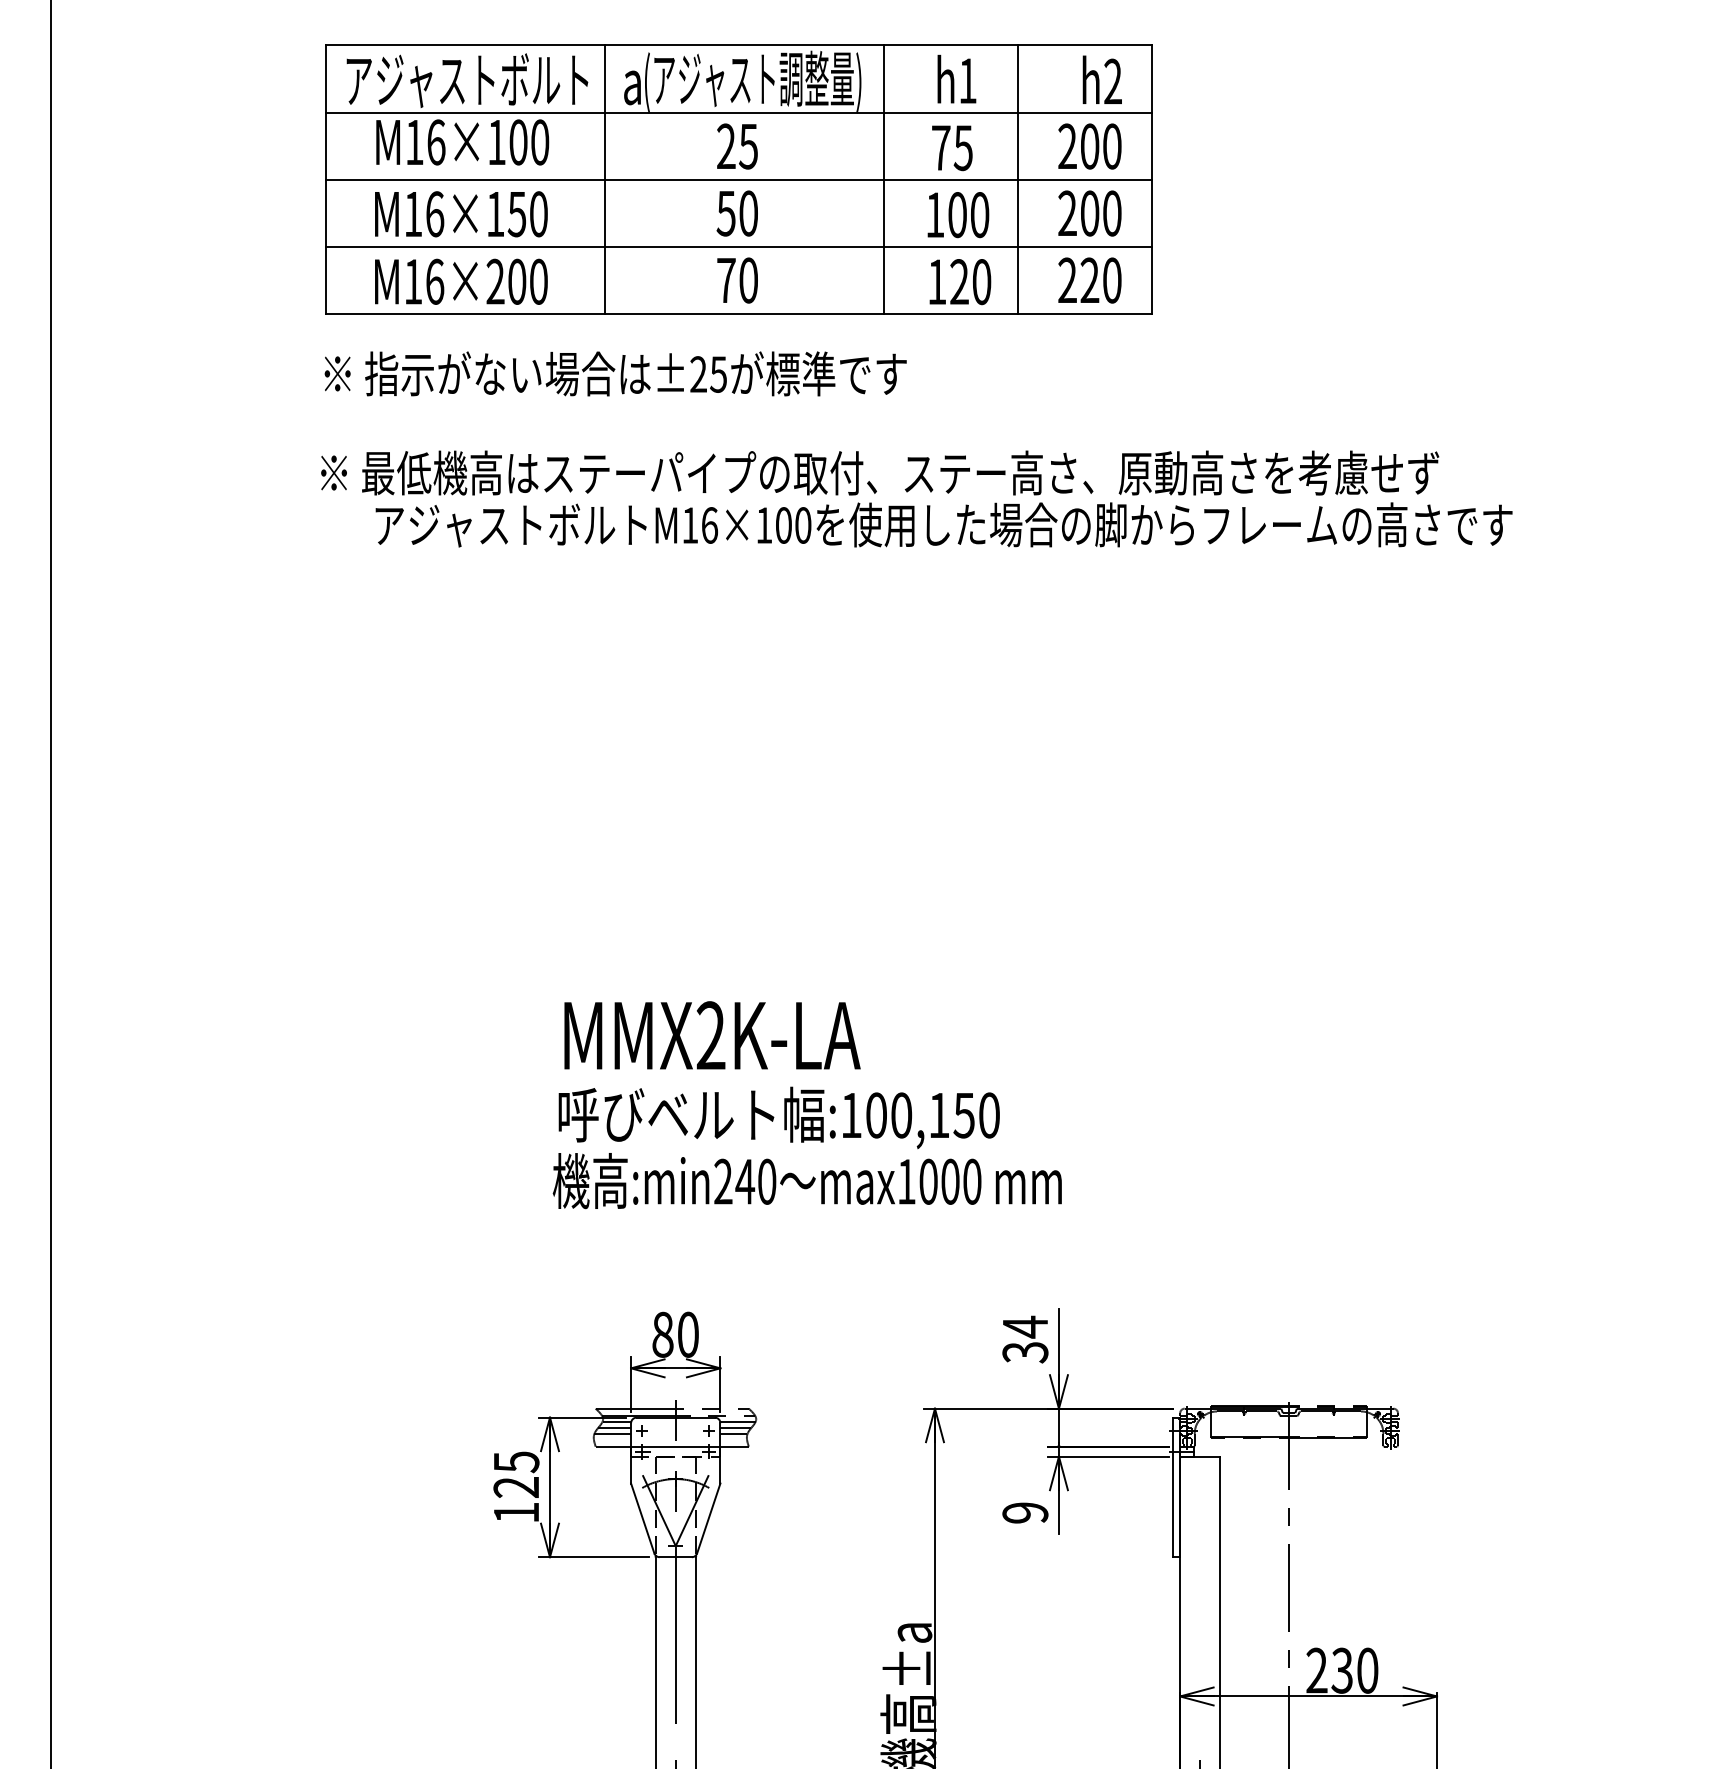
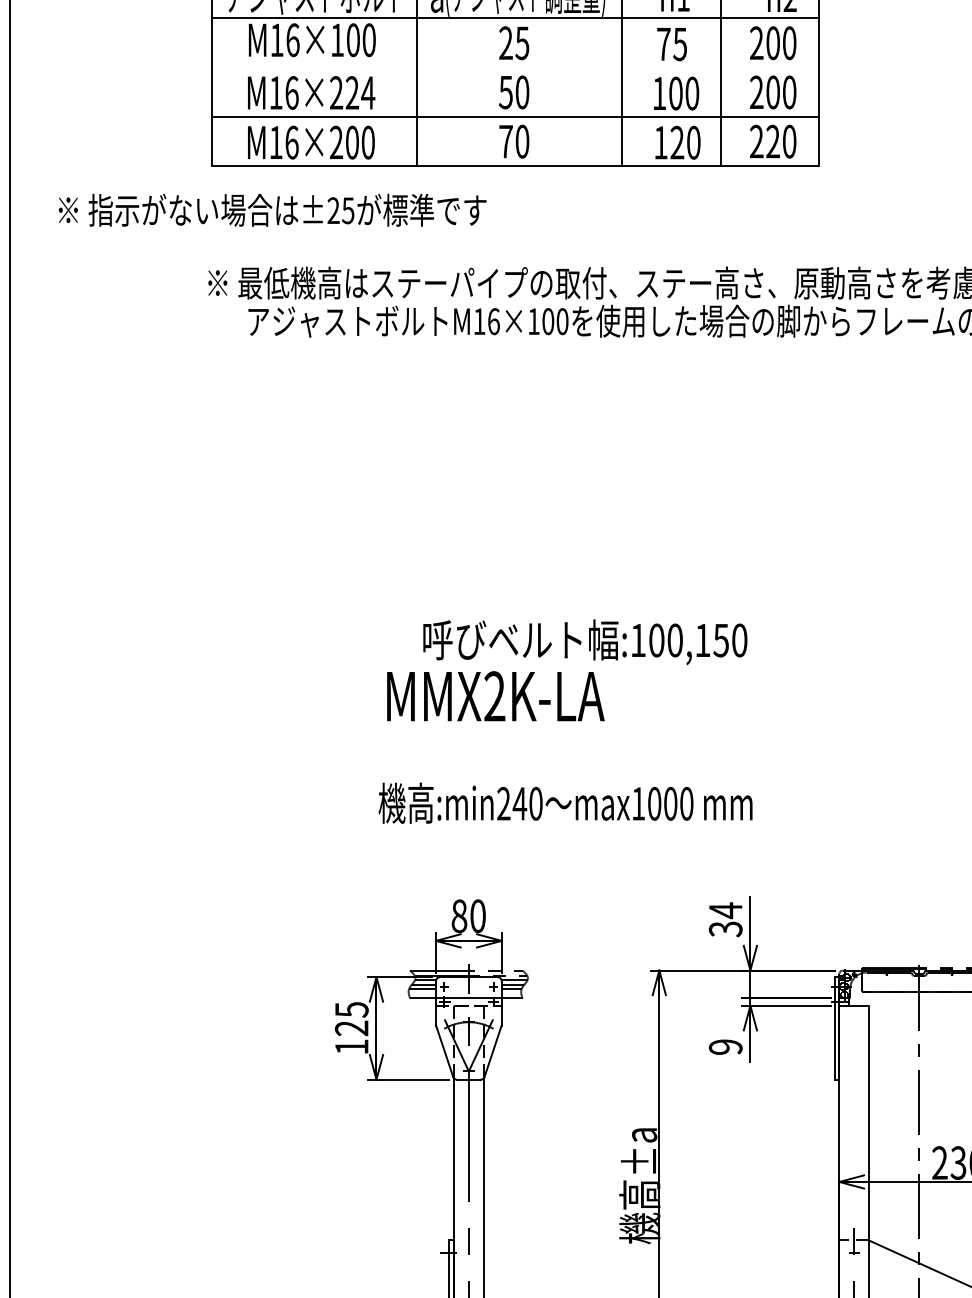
line: (738, 179) -> (514, 67), removed
text: (517, 214) -> (352, 93), M16×150 -> M16×224
text: (615, 373) -> (272, 209), moved
text: (778, 1117) -> (584, 641), moved

